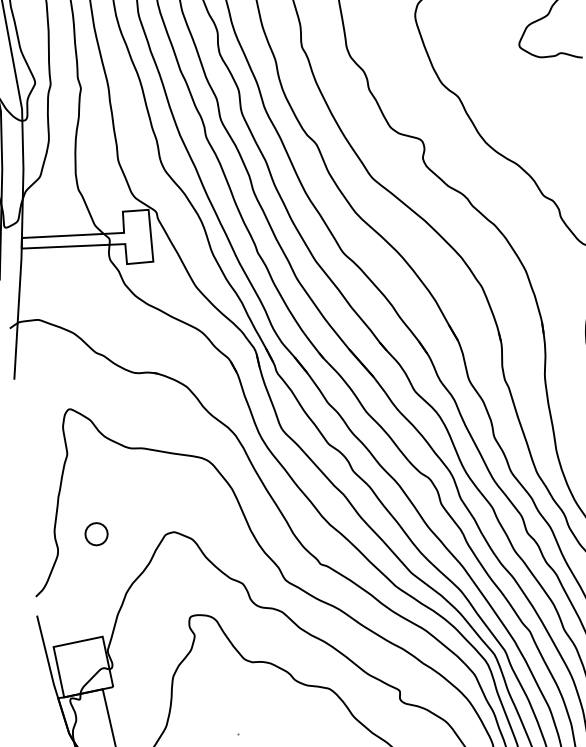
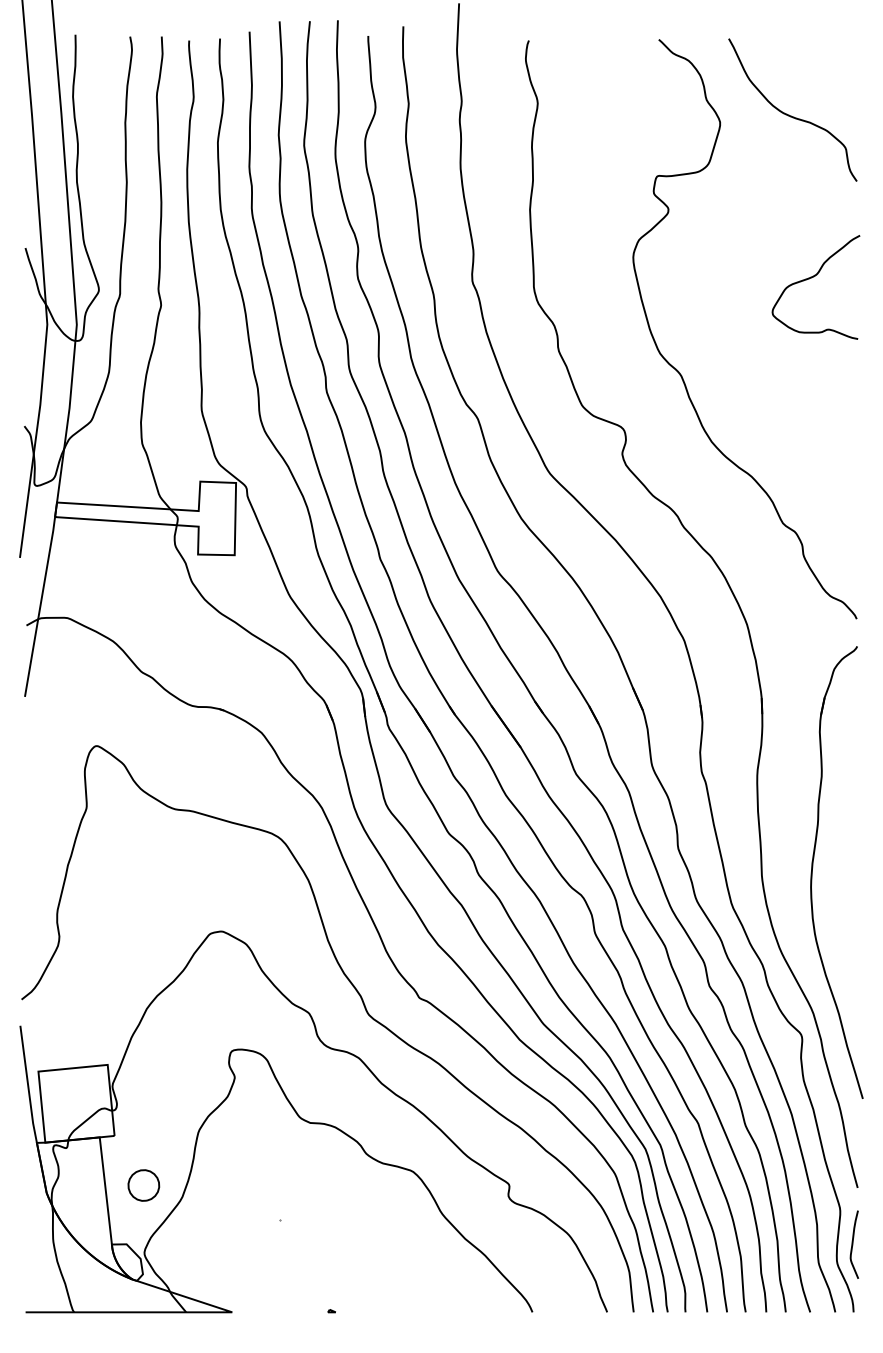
part: (96, 534) -> (143, 1185), moved

